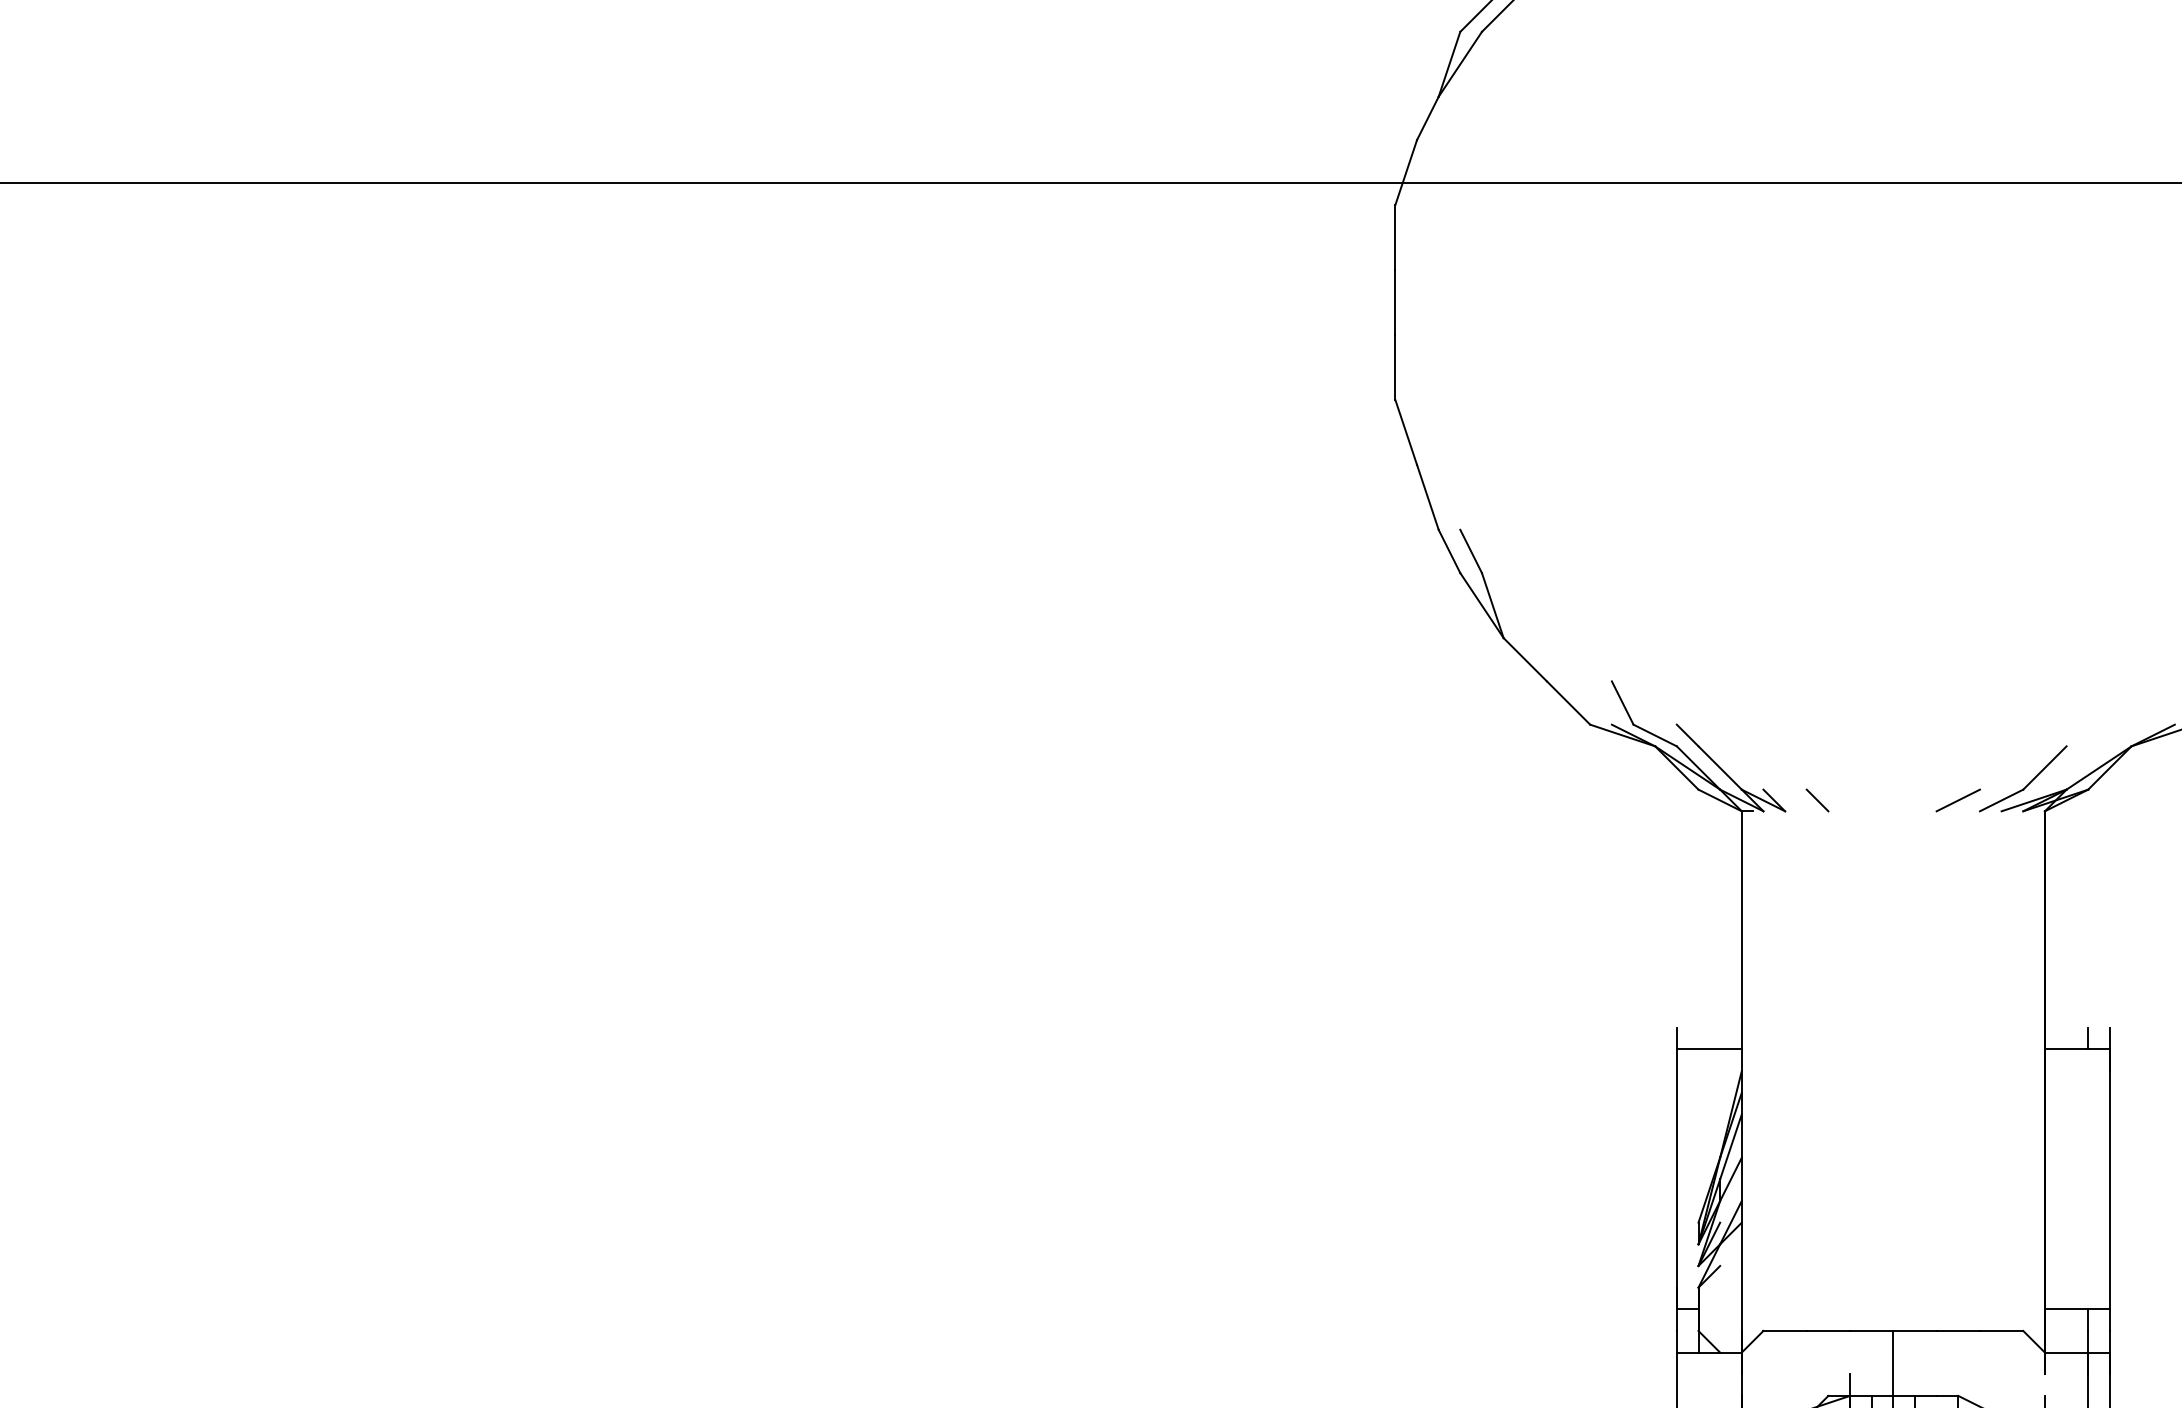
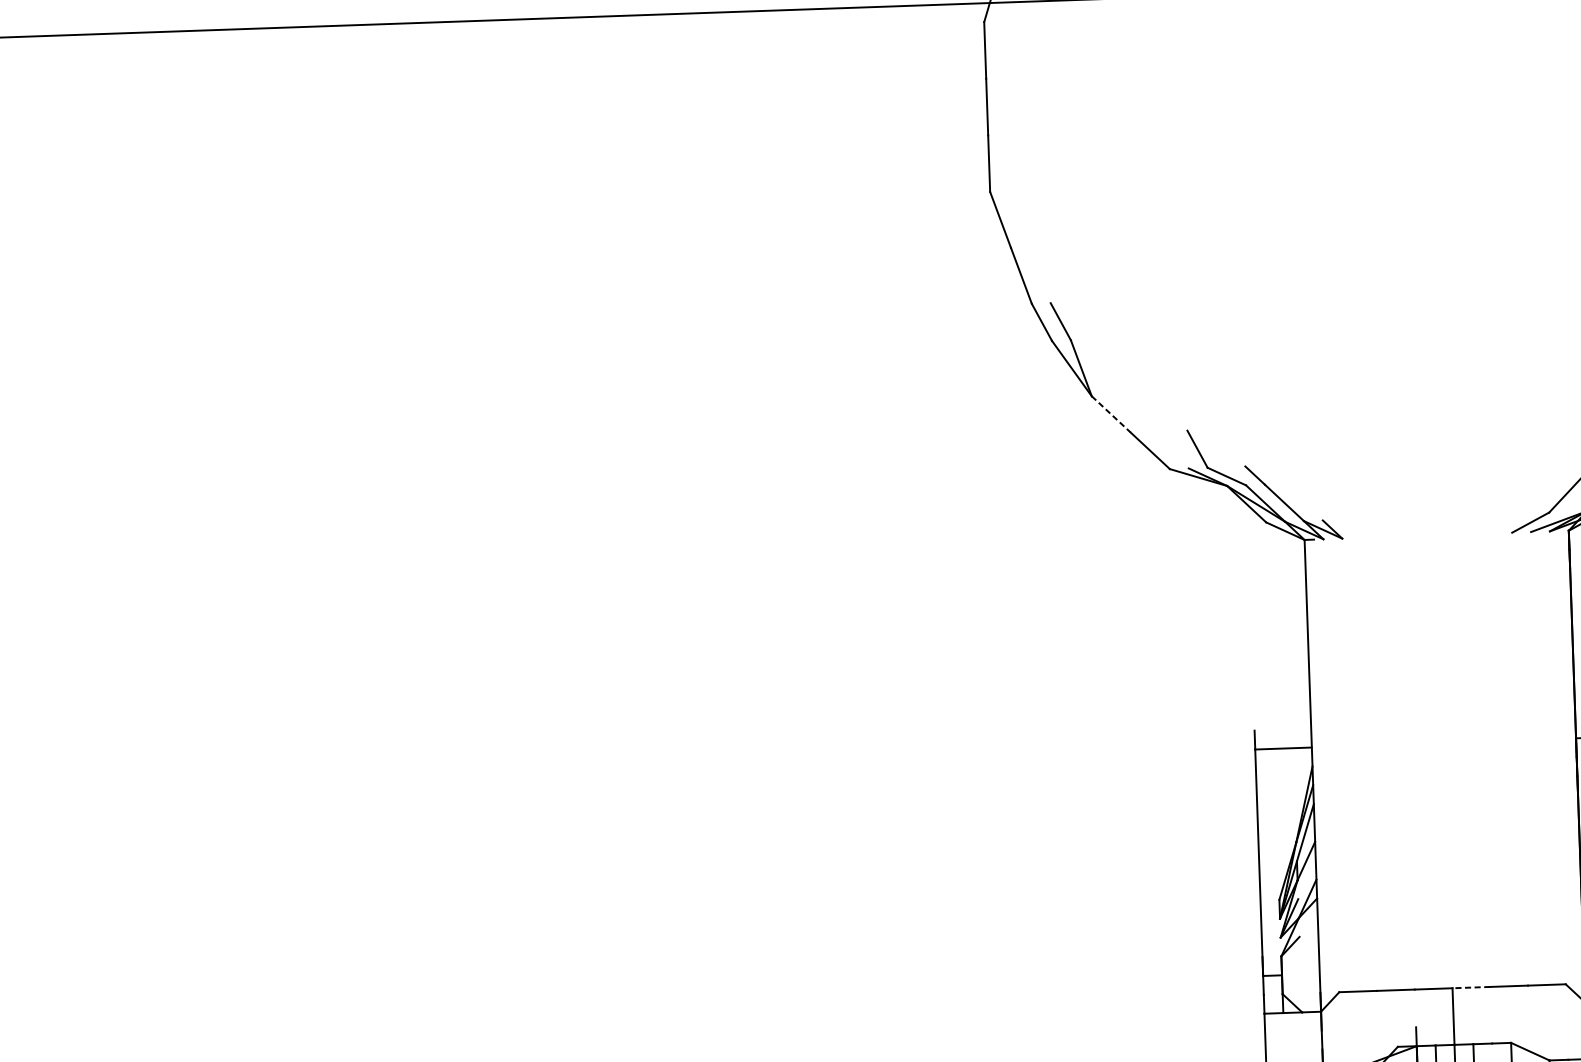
line: (1525, 659) -> (1111, 414), solid -> dashed
line: (1817, 800) -> (1370, 528), removed
line: (1957, 800) -> (1492, 523), removed
line: (1915, 1330) -> (1471, 987), solid -> dashed

